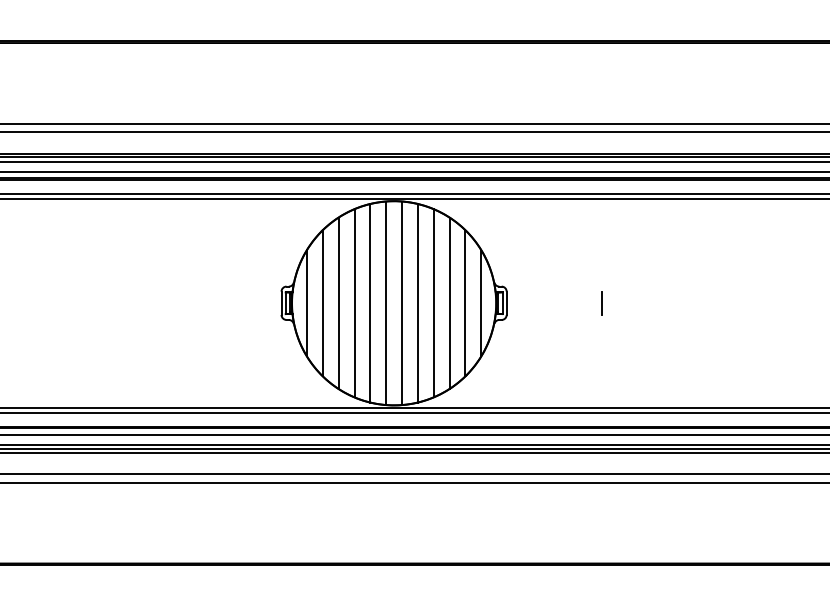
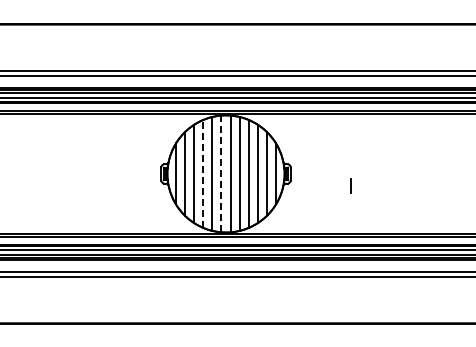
line: (354, 302) -> (203, 173), solid -> dashed
line: (386, 302) -> (221, 173), solid -> dashed
line: (600, 302) -> (350, 185), moved

